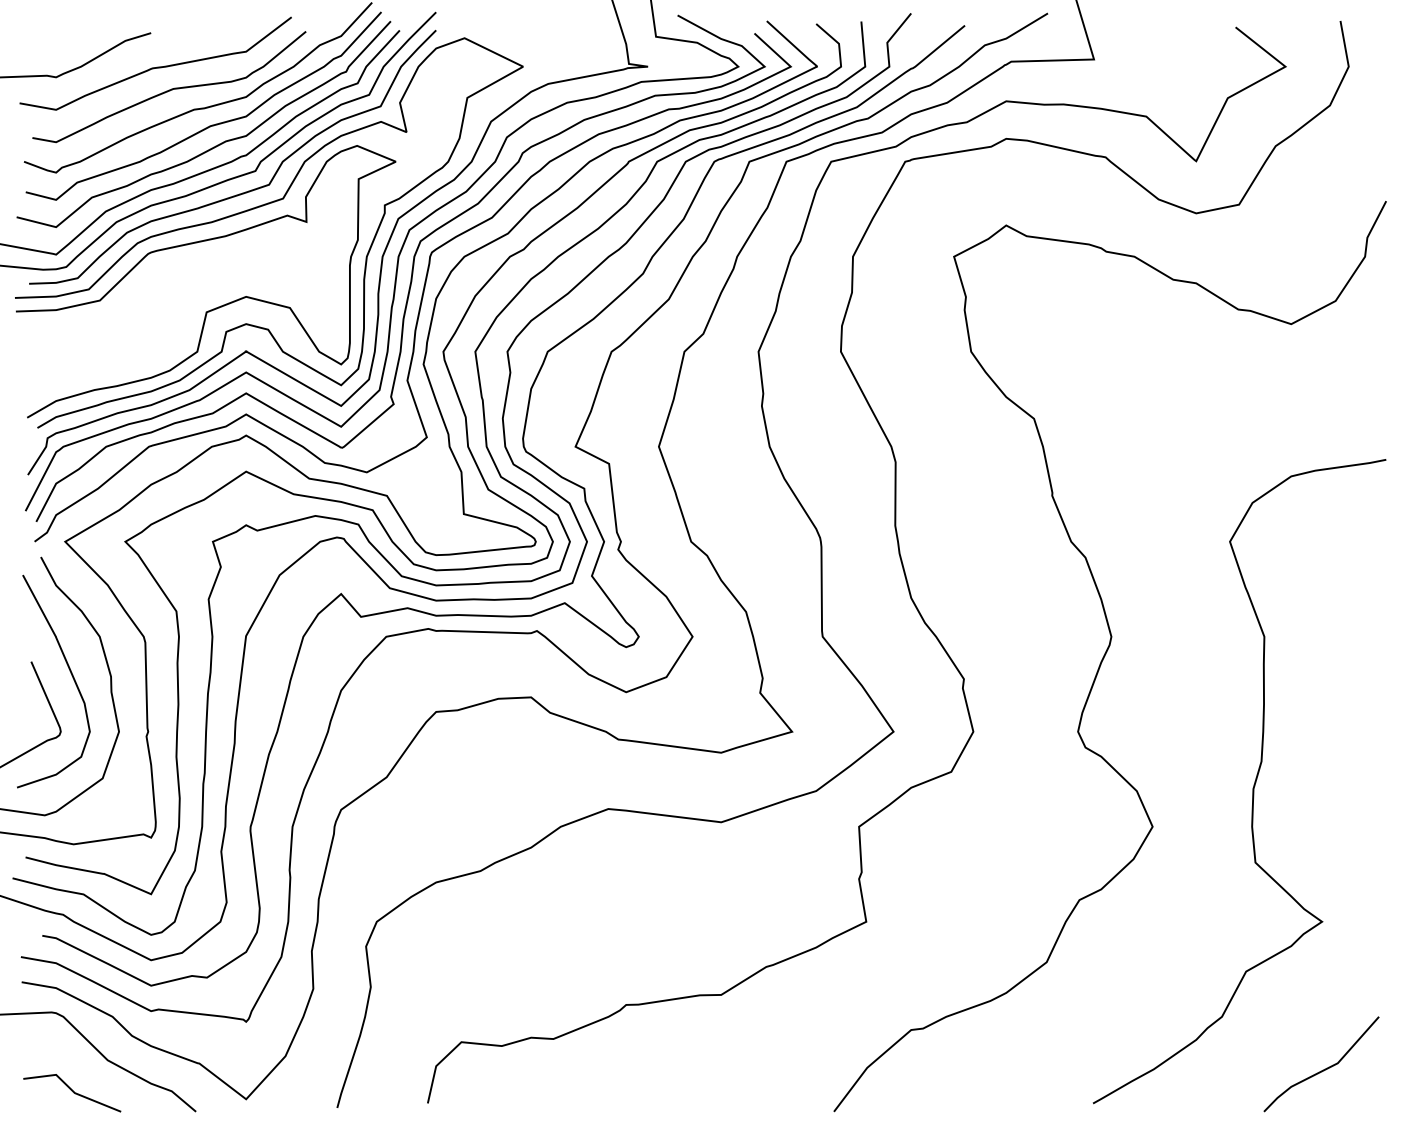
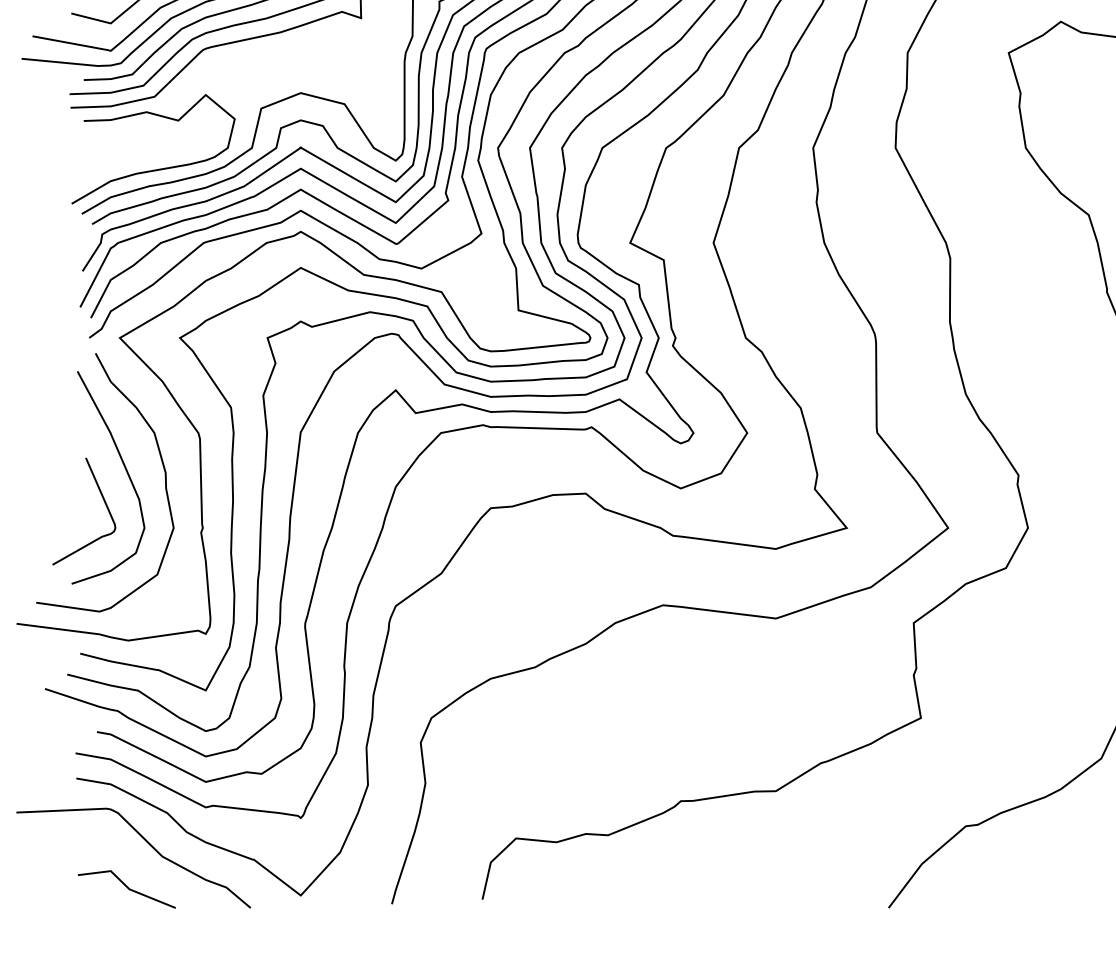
curve: (102, 372) -> (157, 168), added

